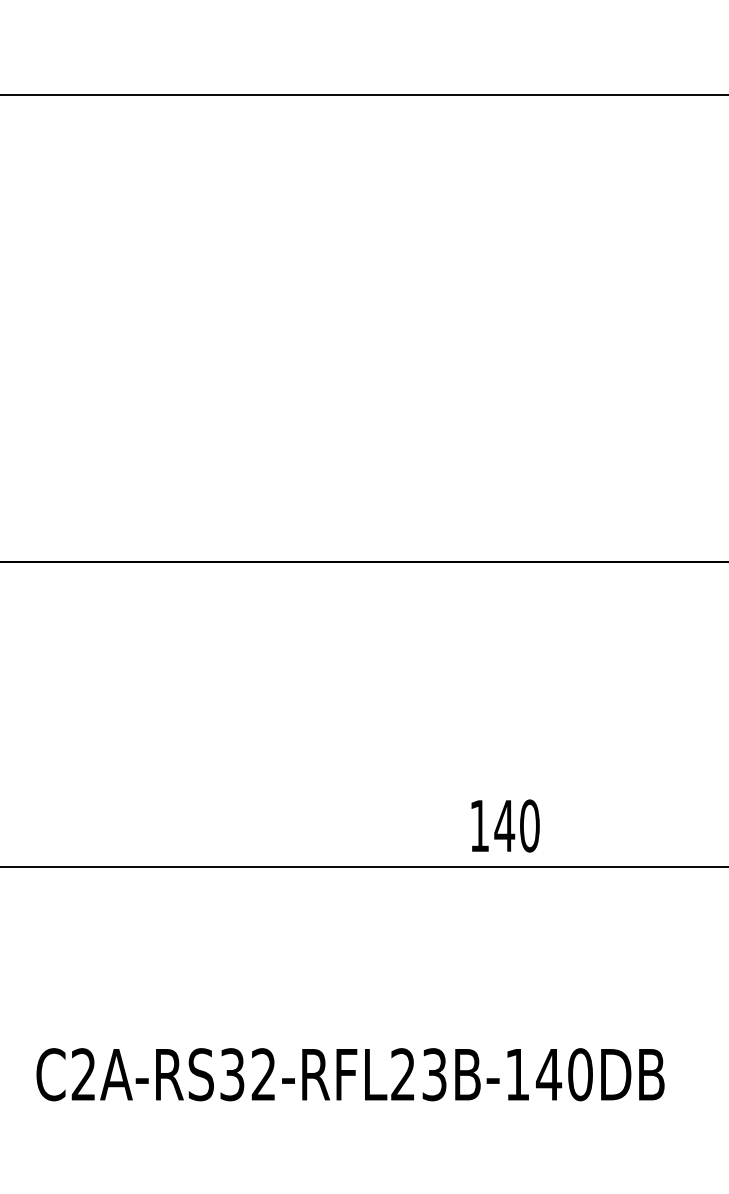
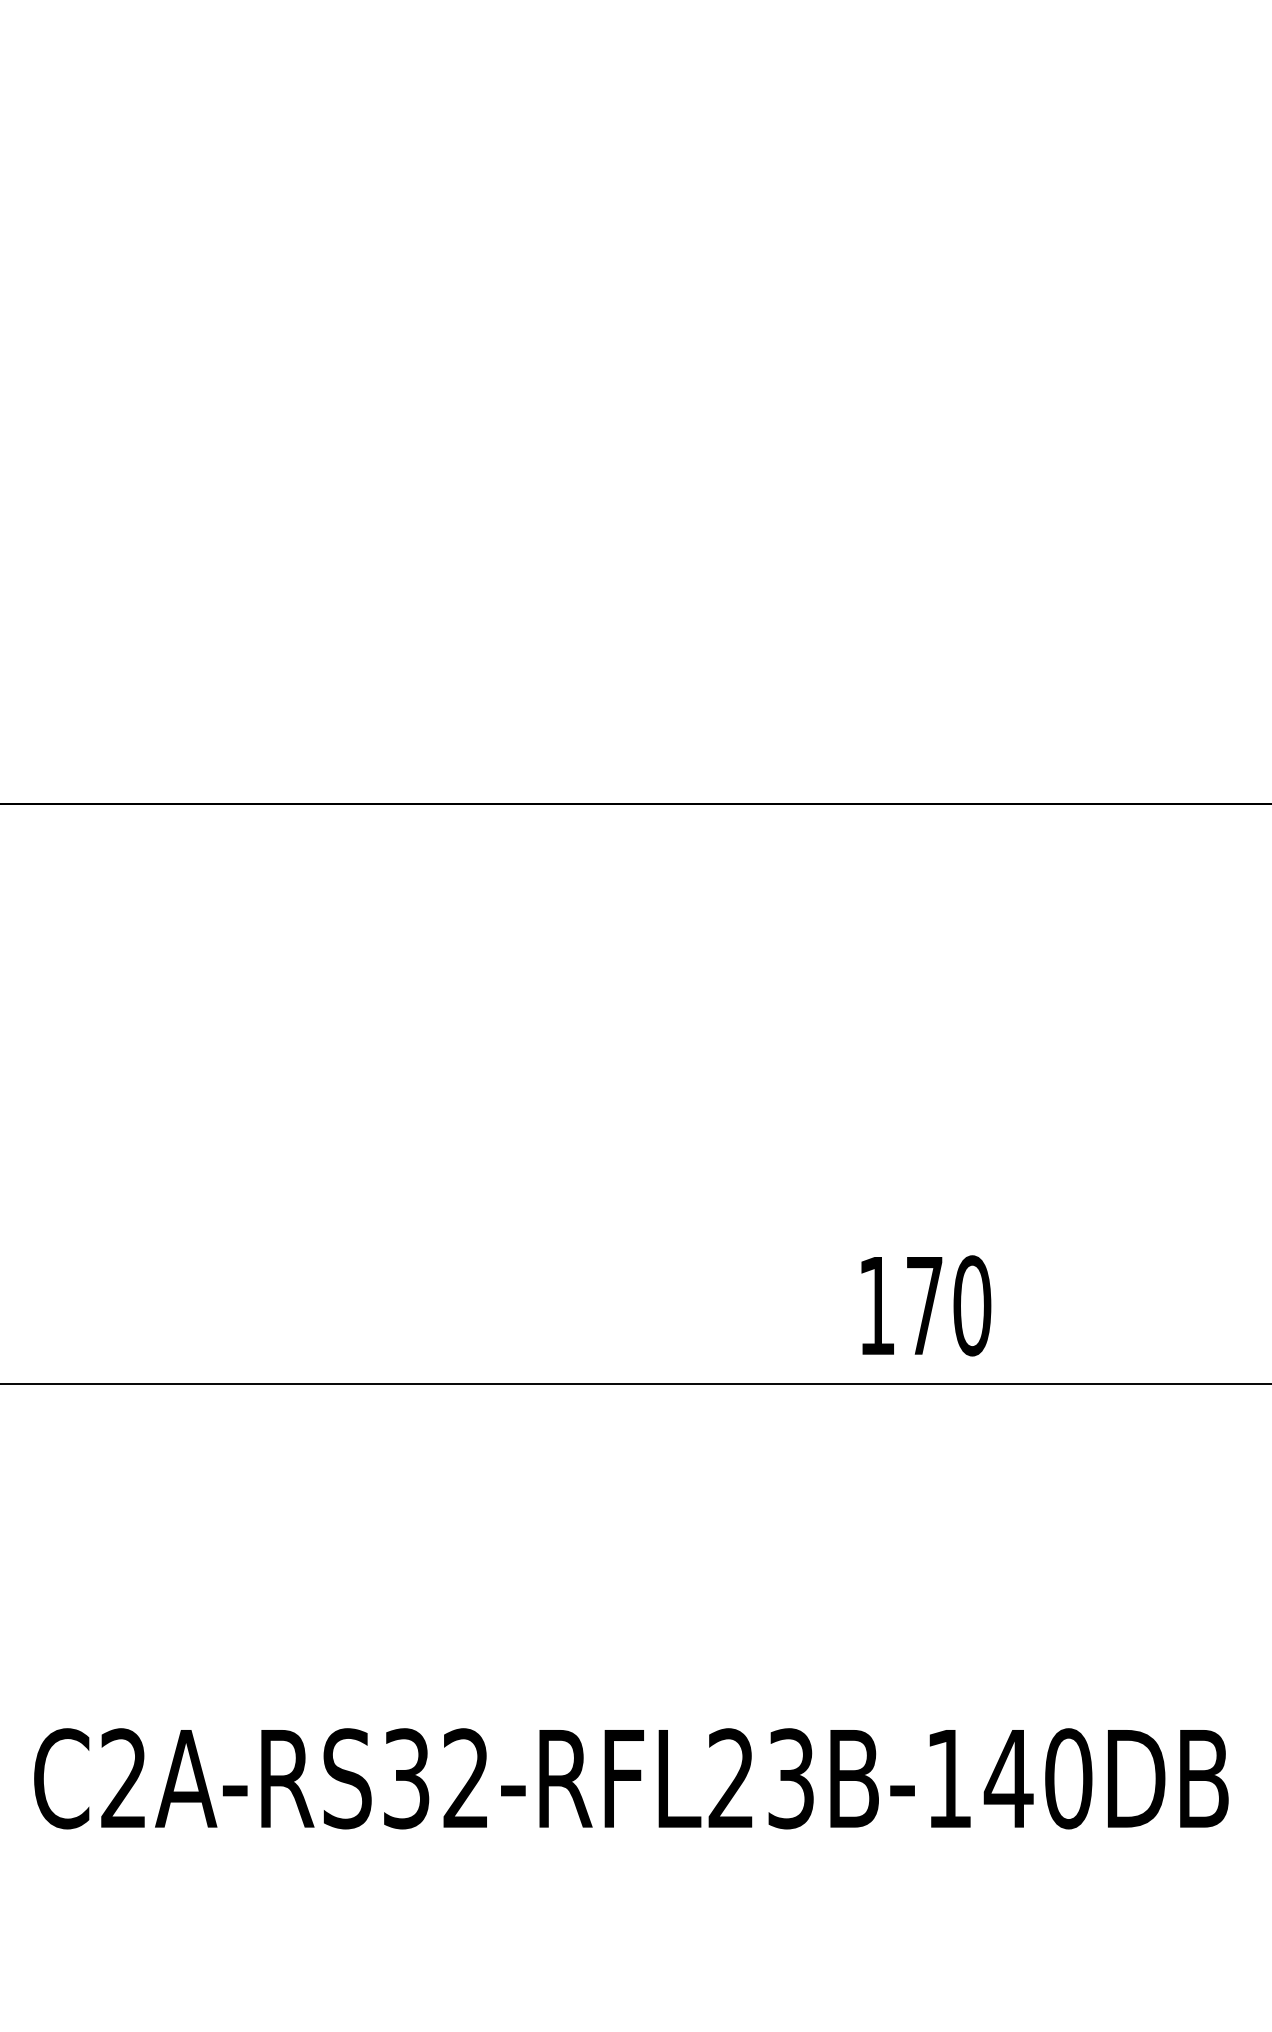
text: (504, 825) -> (924, 1304), 140 -> 170

